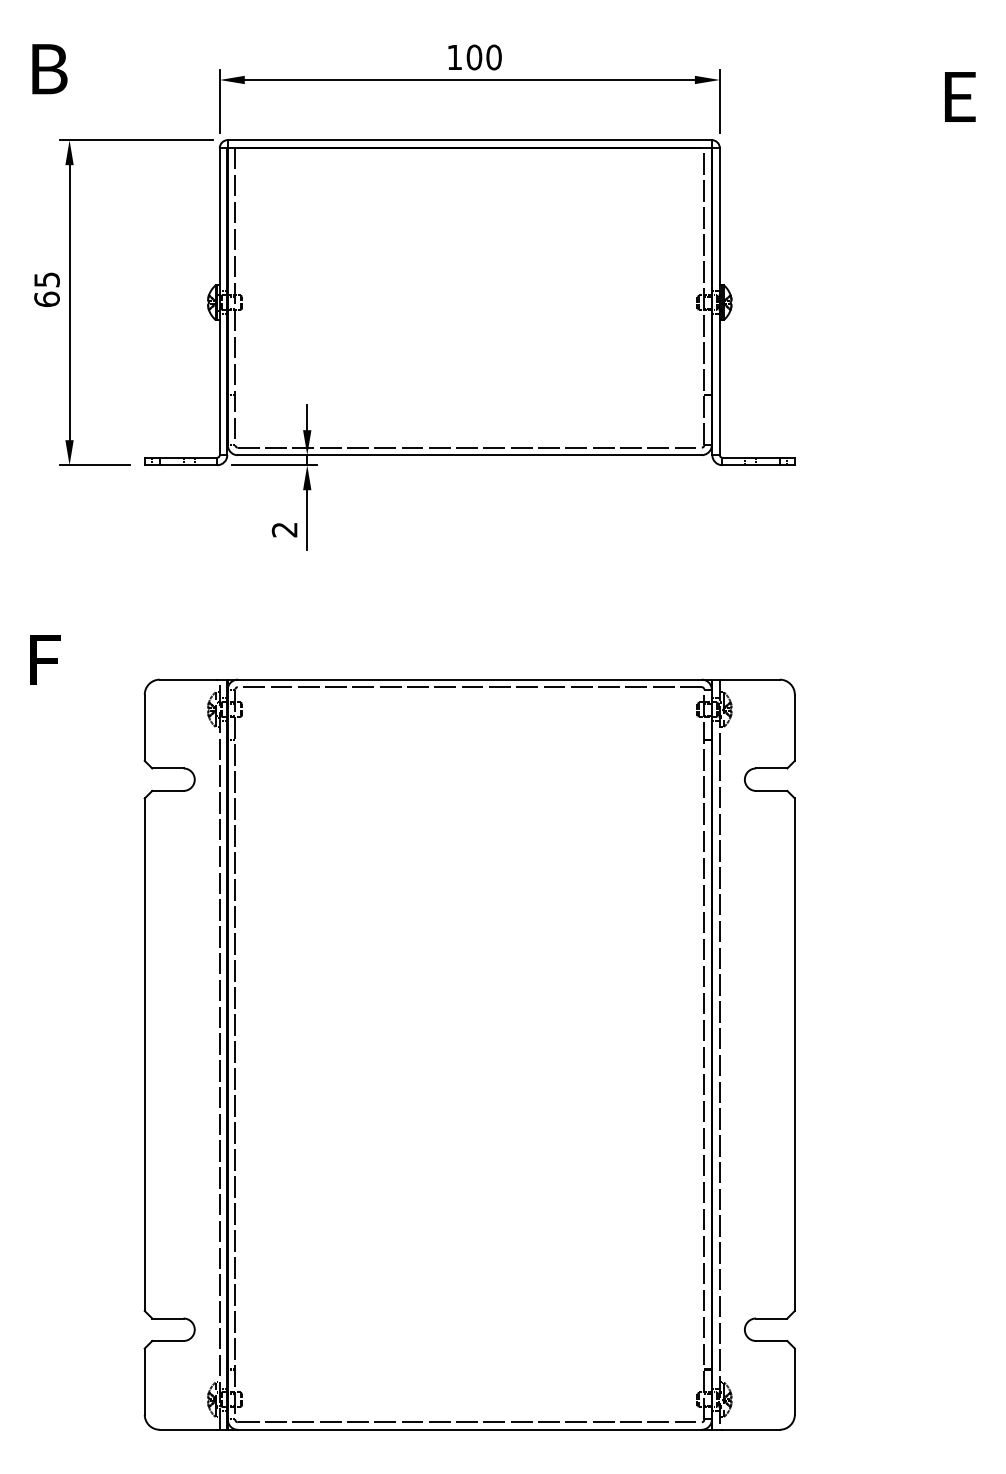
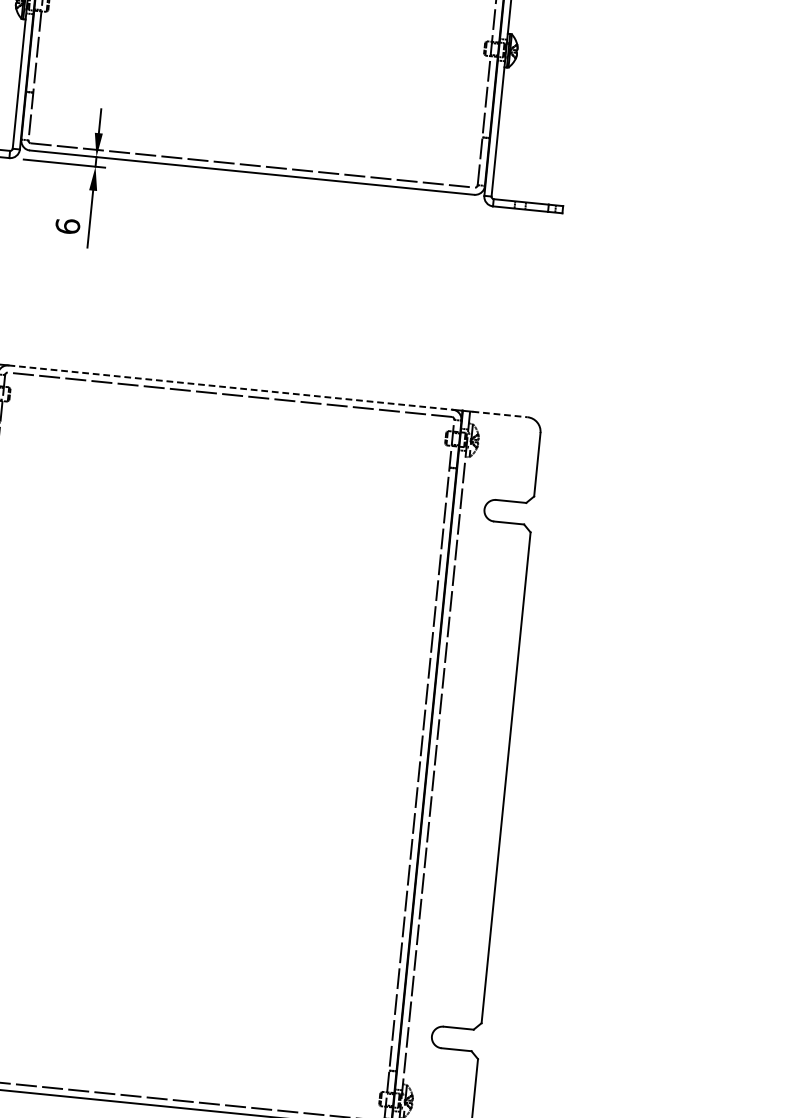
text: (284, 529) -> (67, 226), 2 -> 6
line: (470, 679) -> (231, 387), solid -> dashed
line: (751, 679) -> (500, 414), solid -> dashed

